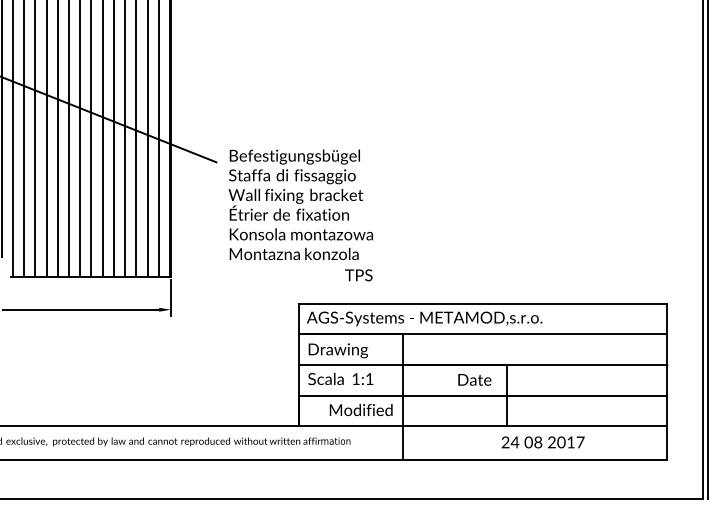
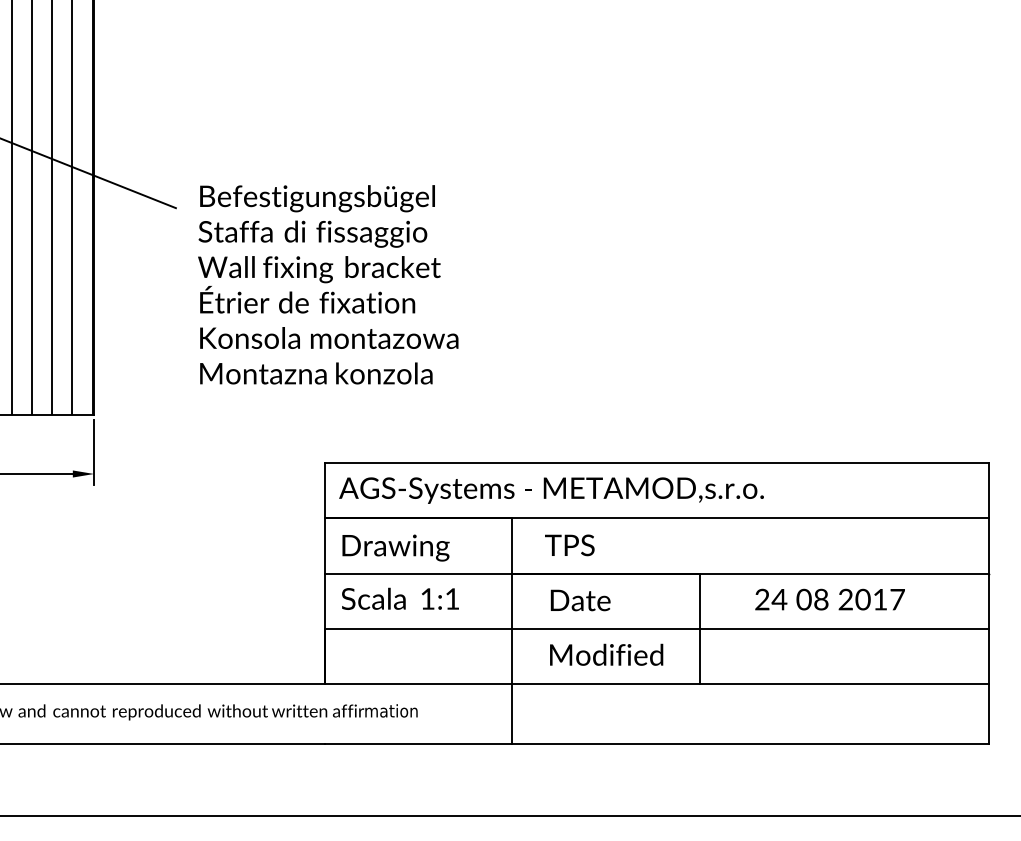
text: (358, 275) -> (569, 545), moved
text: (474, 379) -> (580, 599), moved
text: (360, 410) -> (605, 655), moved
text: (542, 442) -> (828, 599), moved

